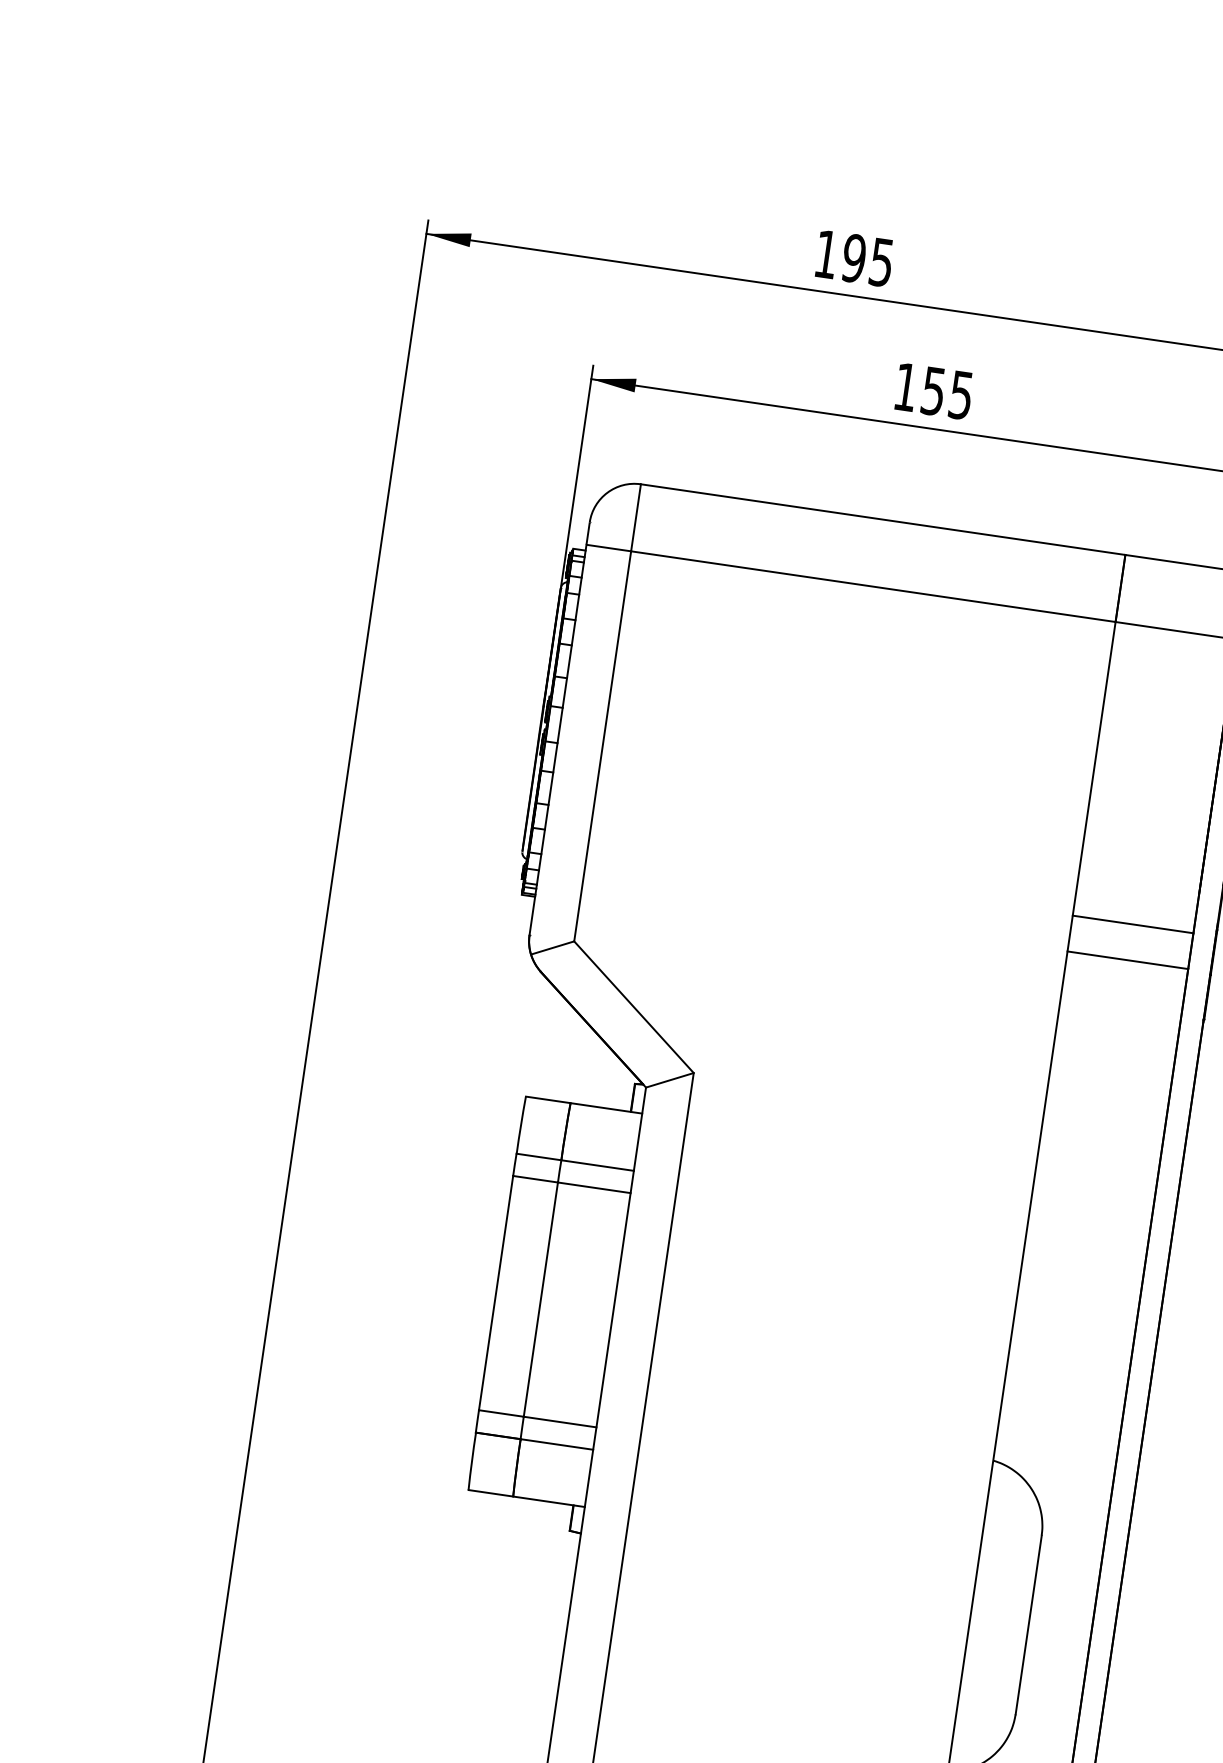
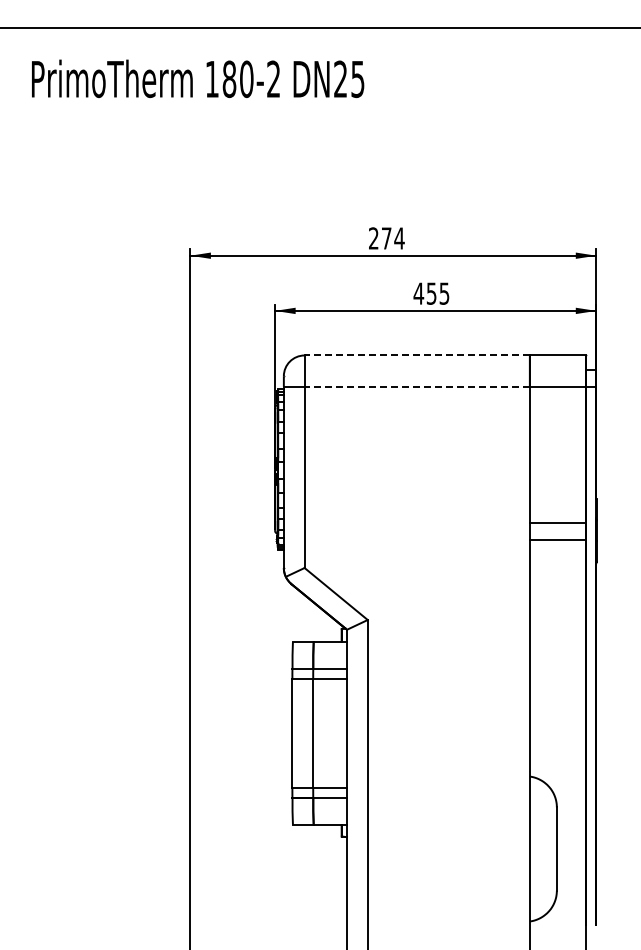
text: (853, 258) -> (386, 238), 195 -> 274
text: (905, 386) -> (418, 293), 155 -> 455
line: (883, 519) -> (417, 355), solid -> dashed
line: (873, 586) -> (417, 386), solid -> dashed

